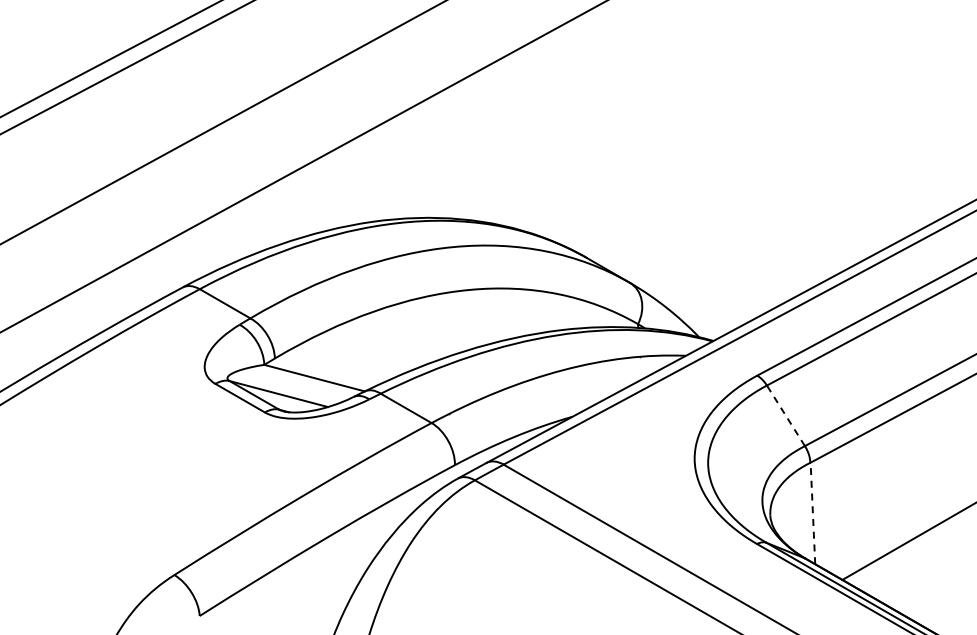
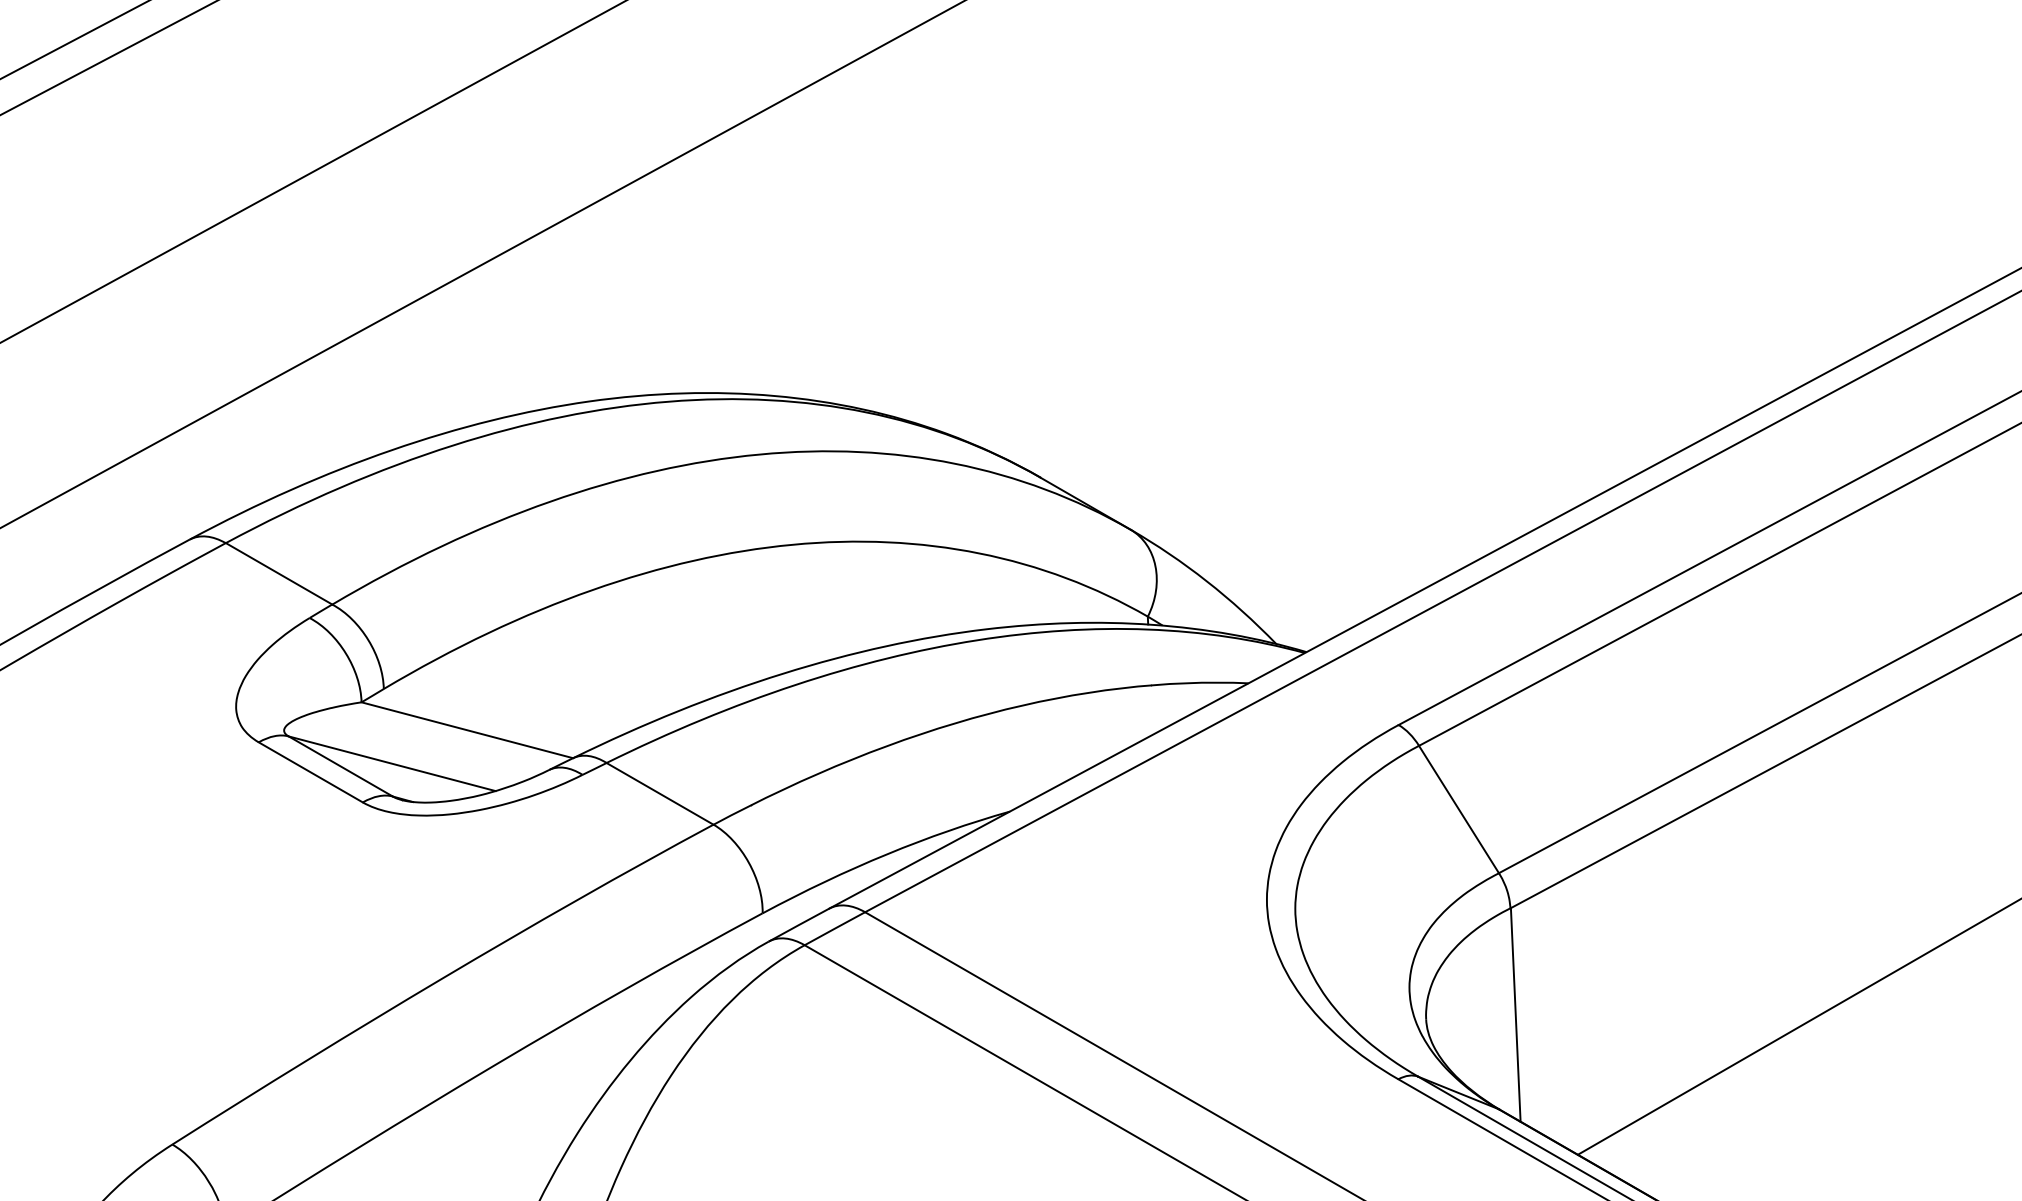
line: (785, 415) -> (1458, 808), dashed -> solid
line: (812, 513) -> (1514, 1015), dashed -> solid

